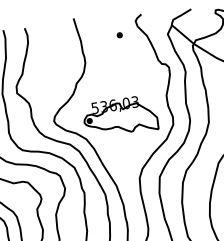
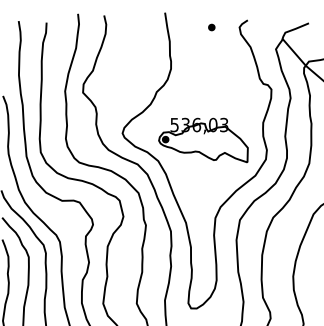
part: (119, 35) -> (211, 27), moved

